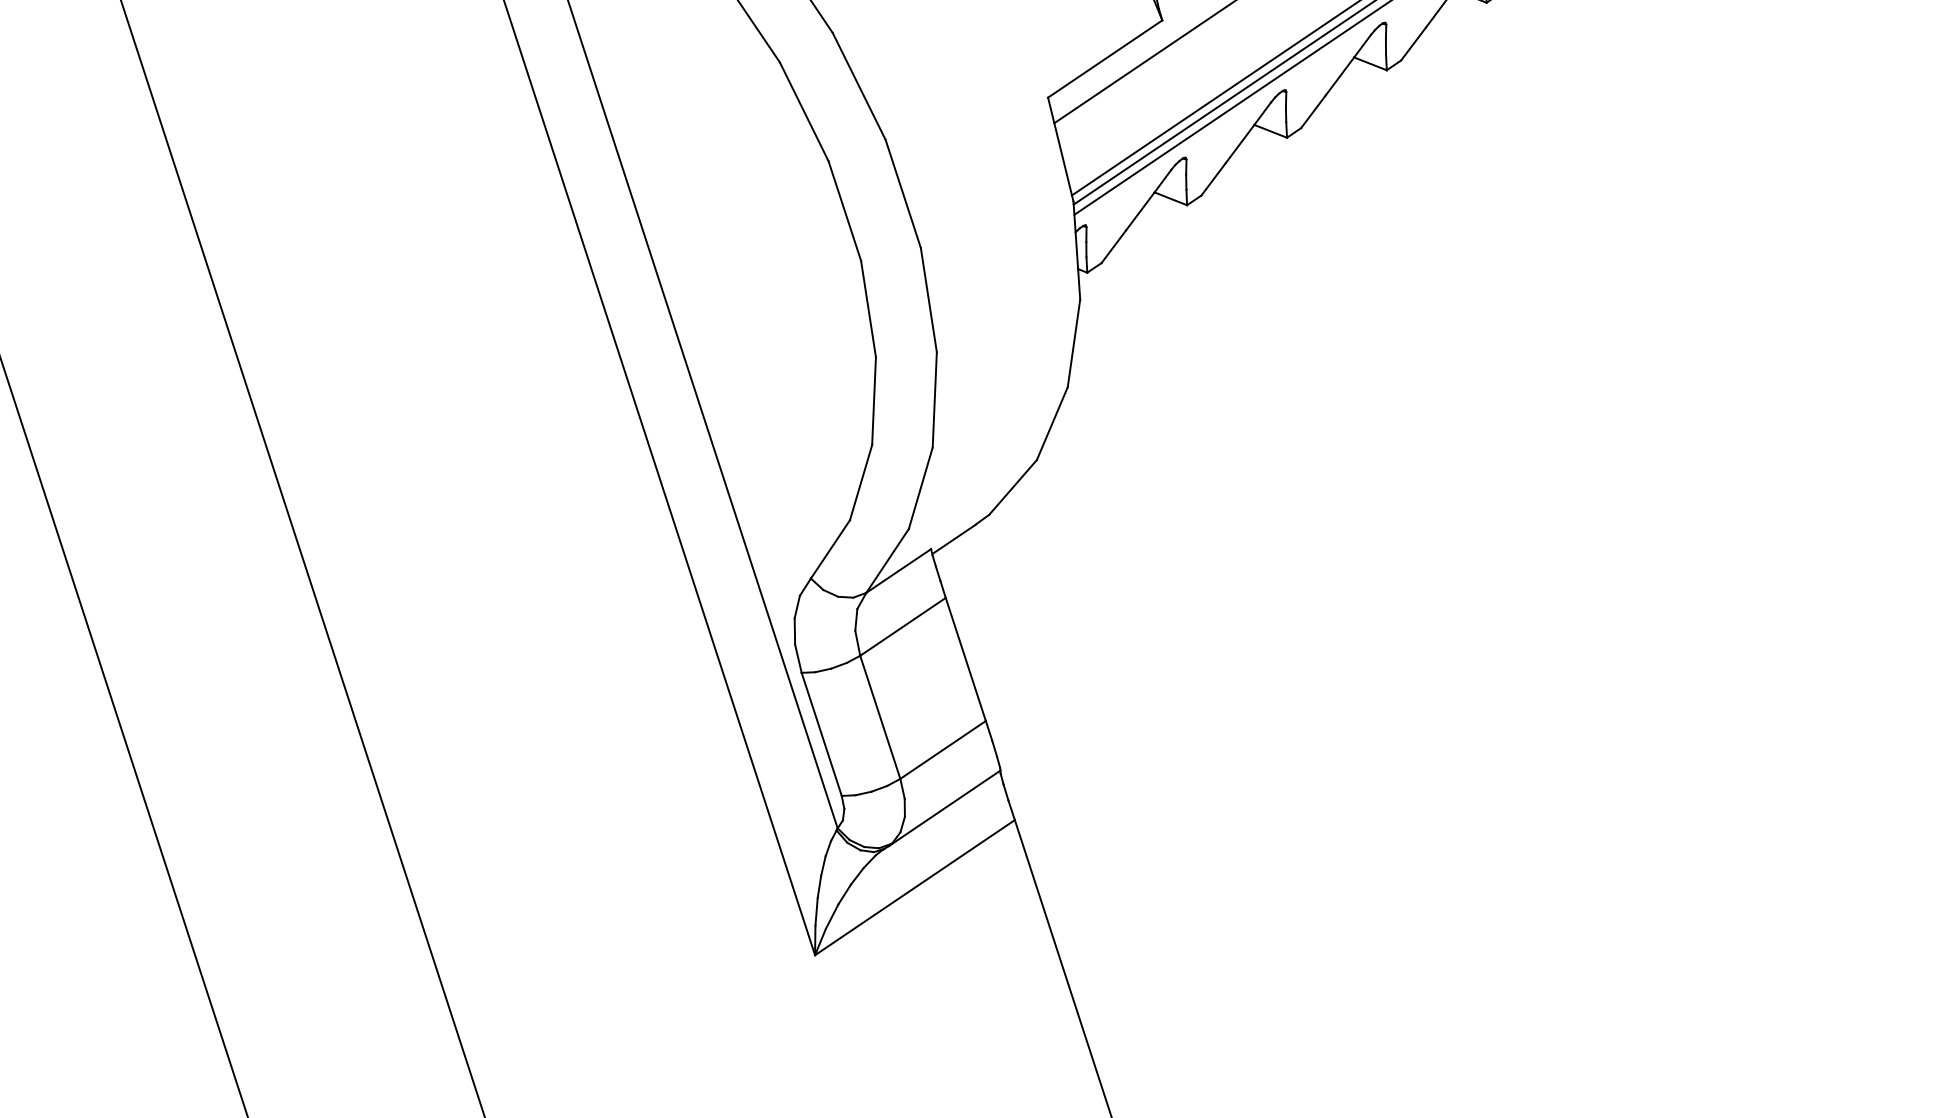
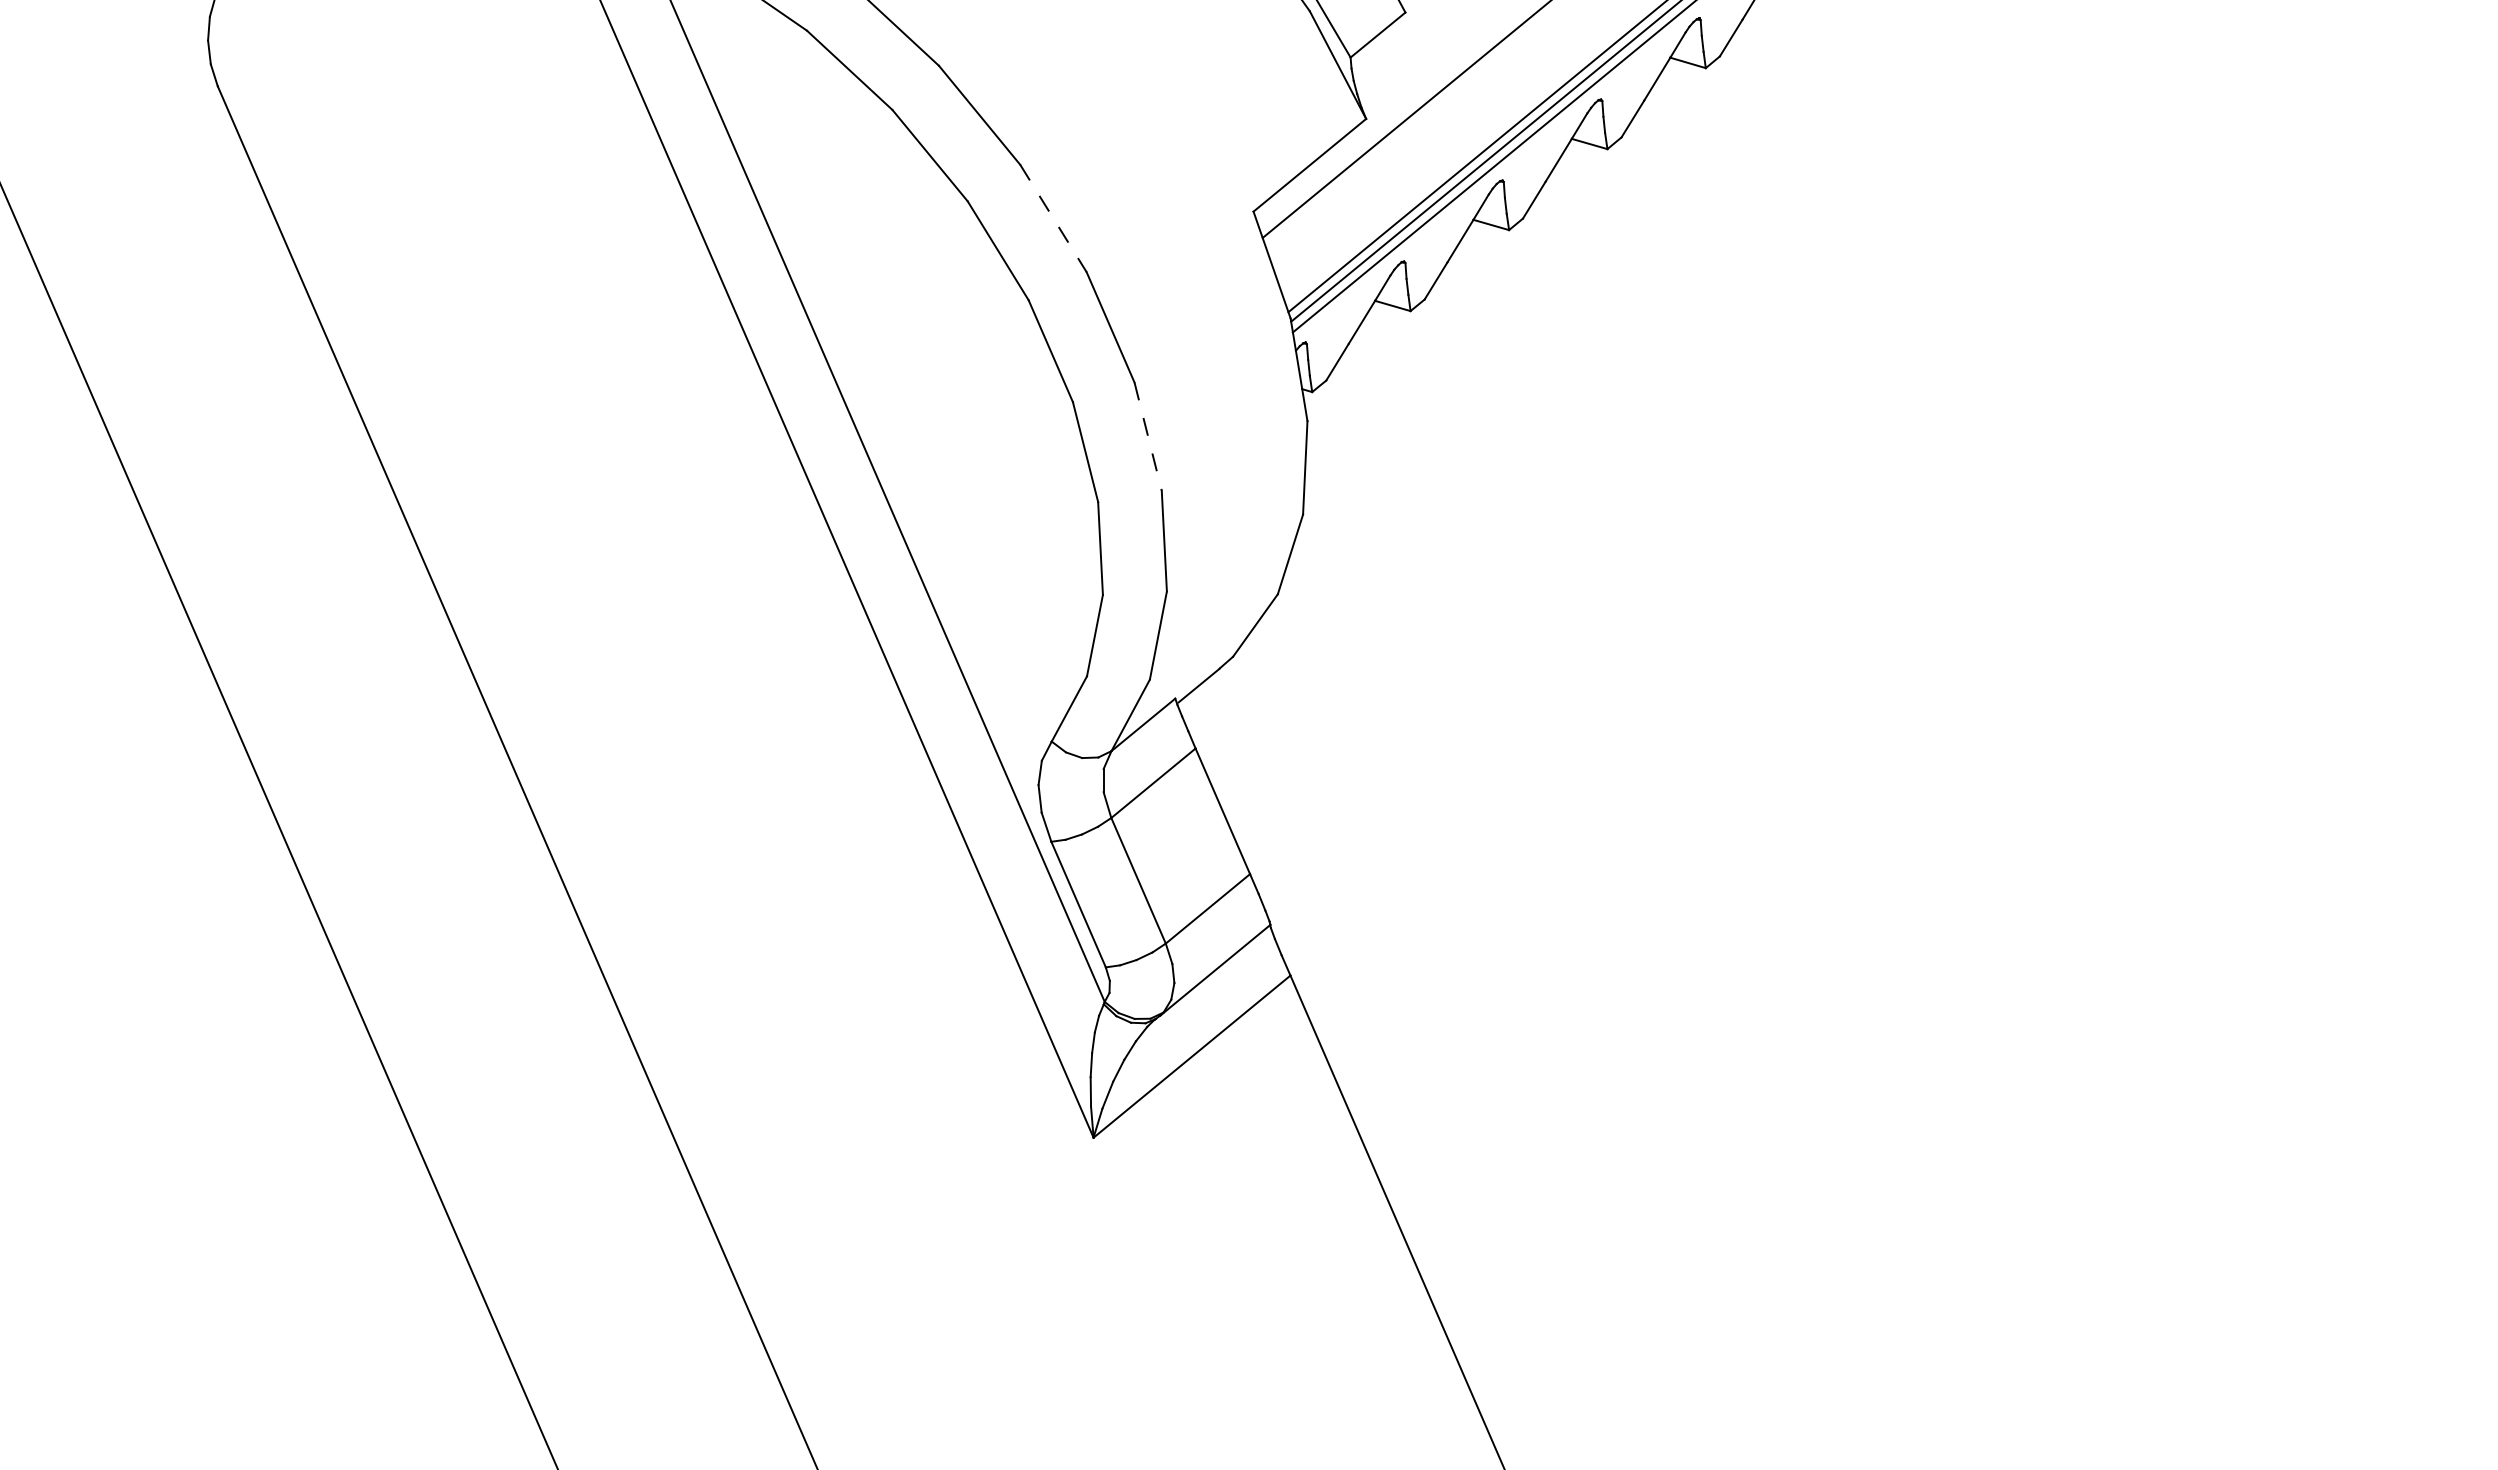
line: (859, 86) -> (1053, 218), solid -> dashed
line: (929, 299) -> (1148, 436), solid -> dashed

